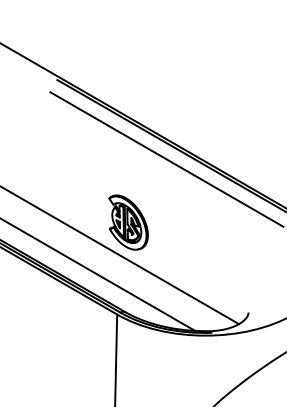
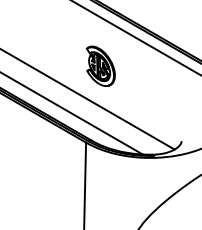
part: (128, 222) -> (100, 66), moved

